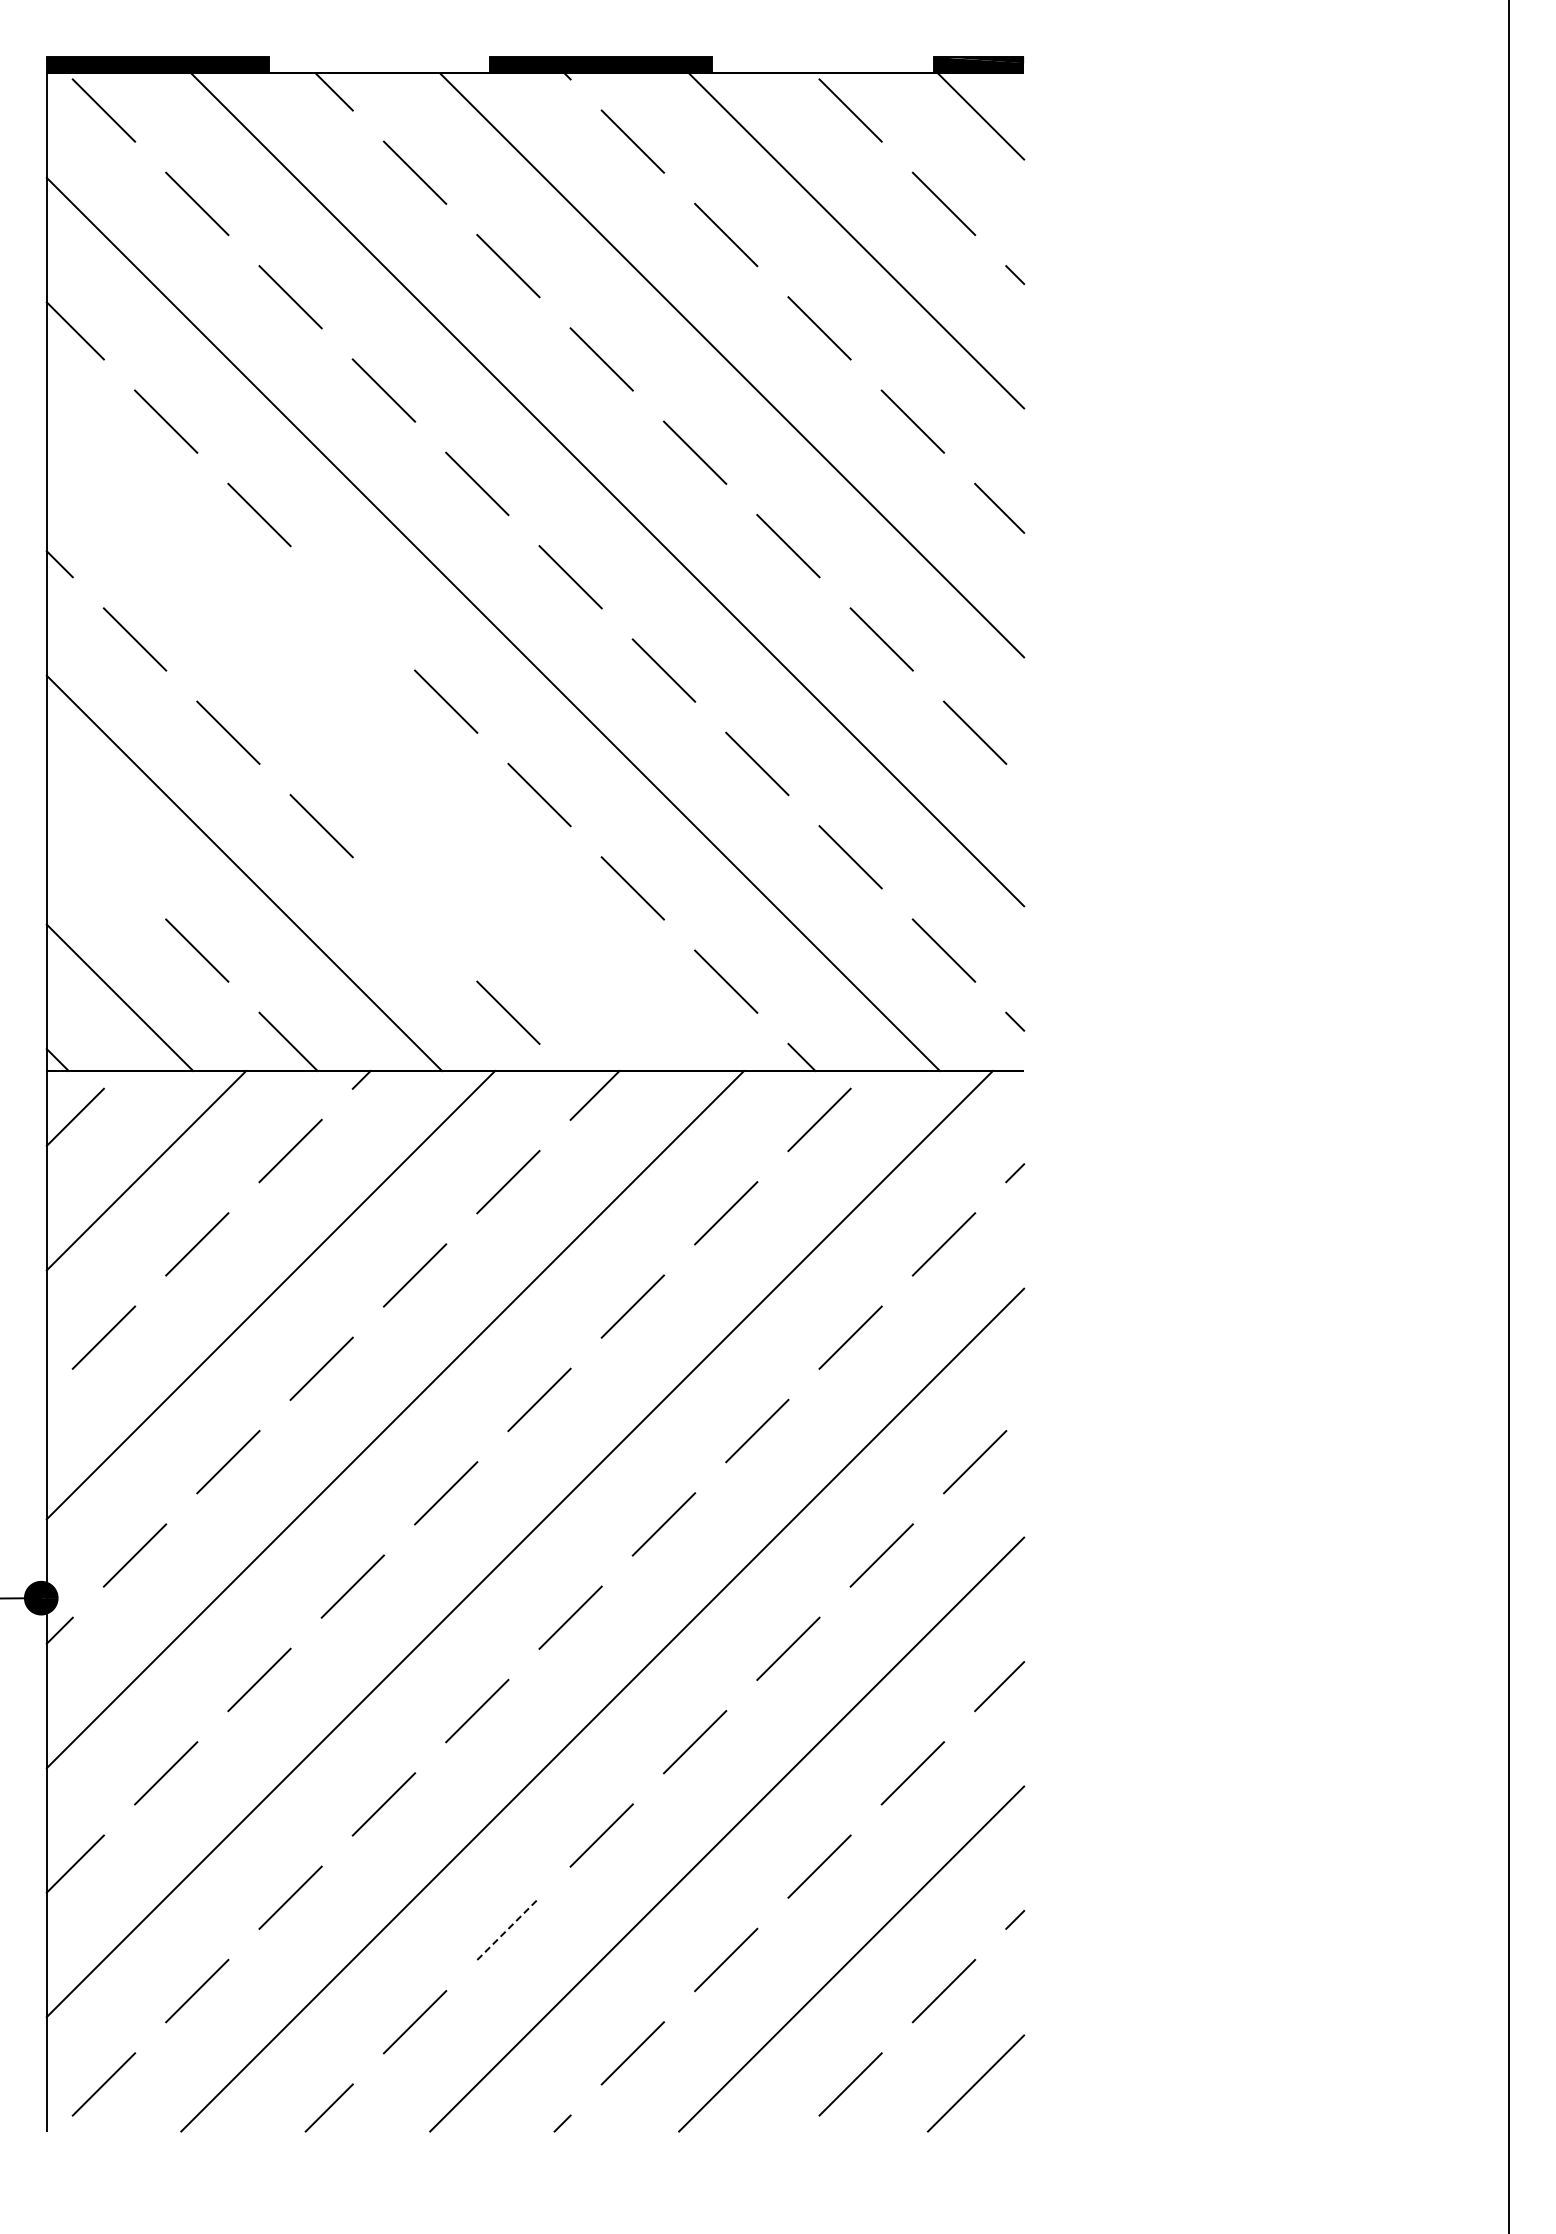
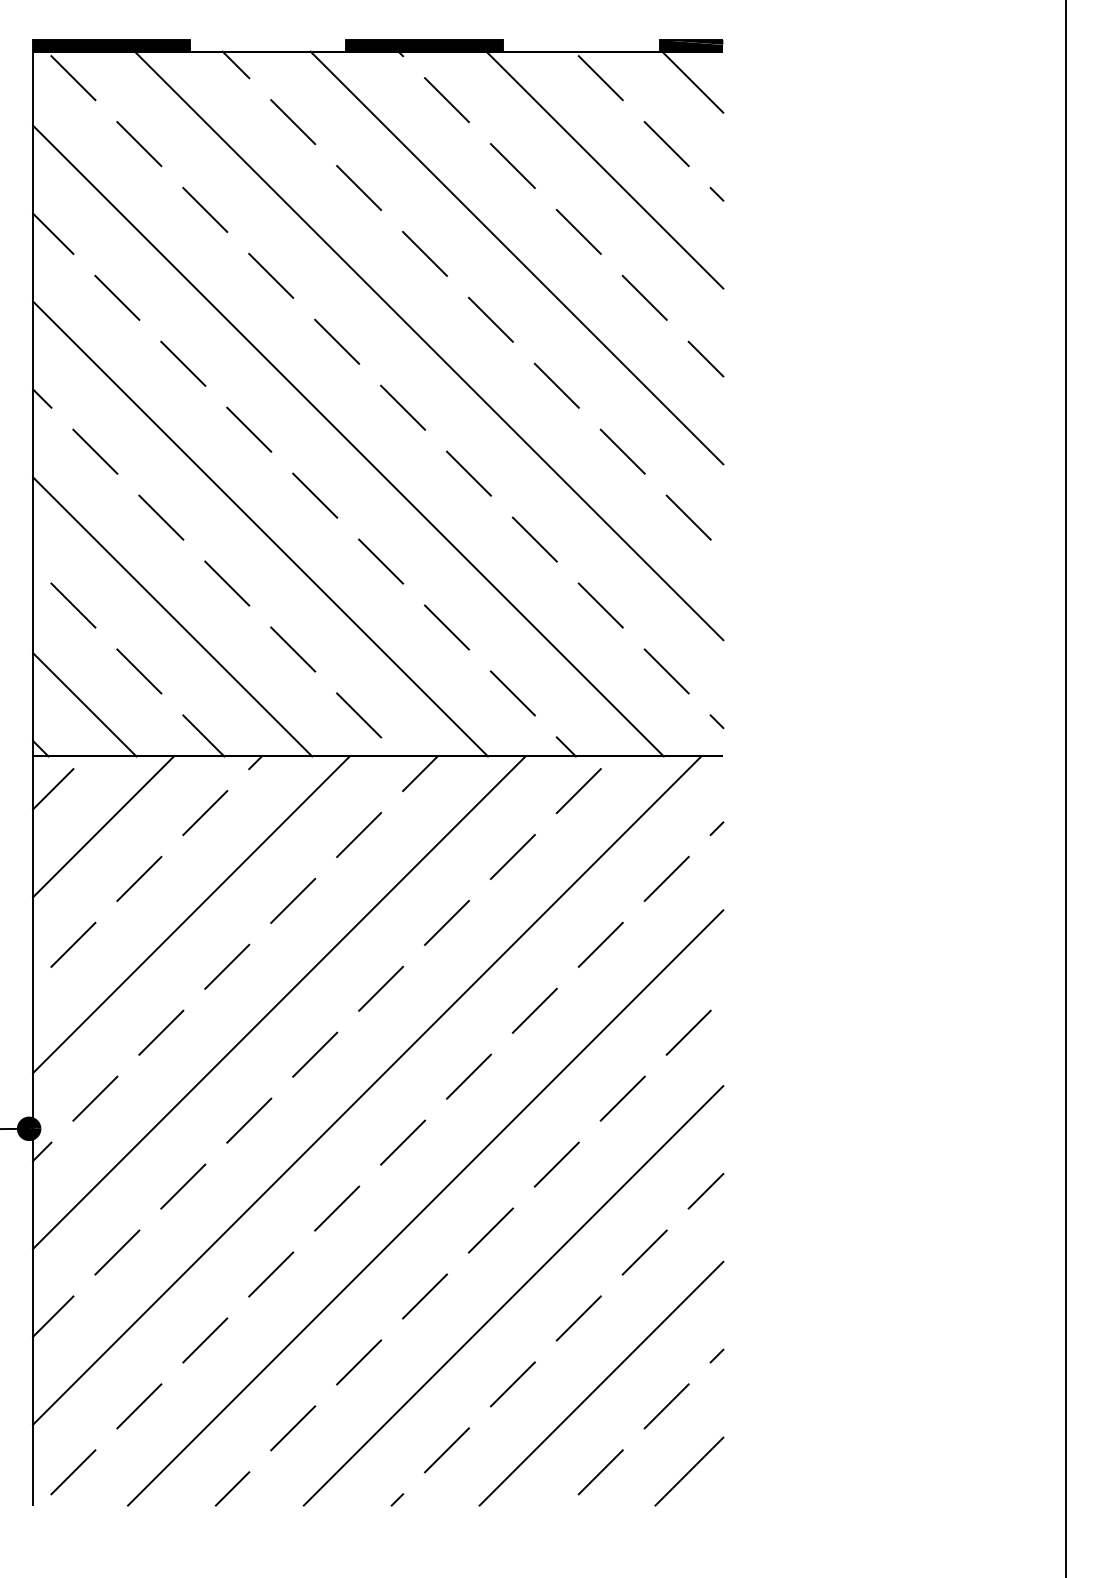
line: (352, 608) -> (248, 429), added
line: (368, 748) -> (260, 528), added
line: (103, 857) -> (73, 605), added
line: (414, 919) -> (292, 649), added
line: (508, 1928) -> (359, 1362), dashed -> solid

